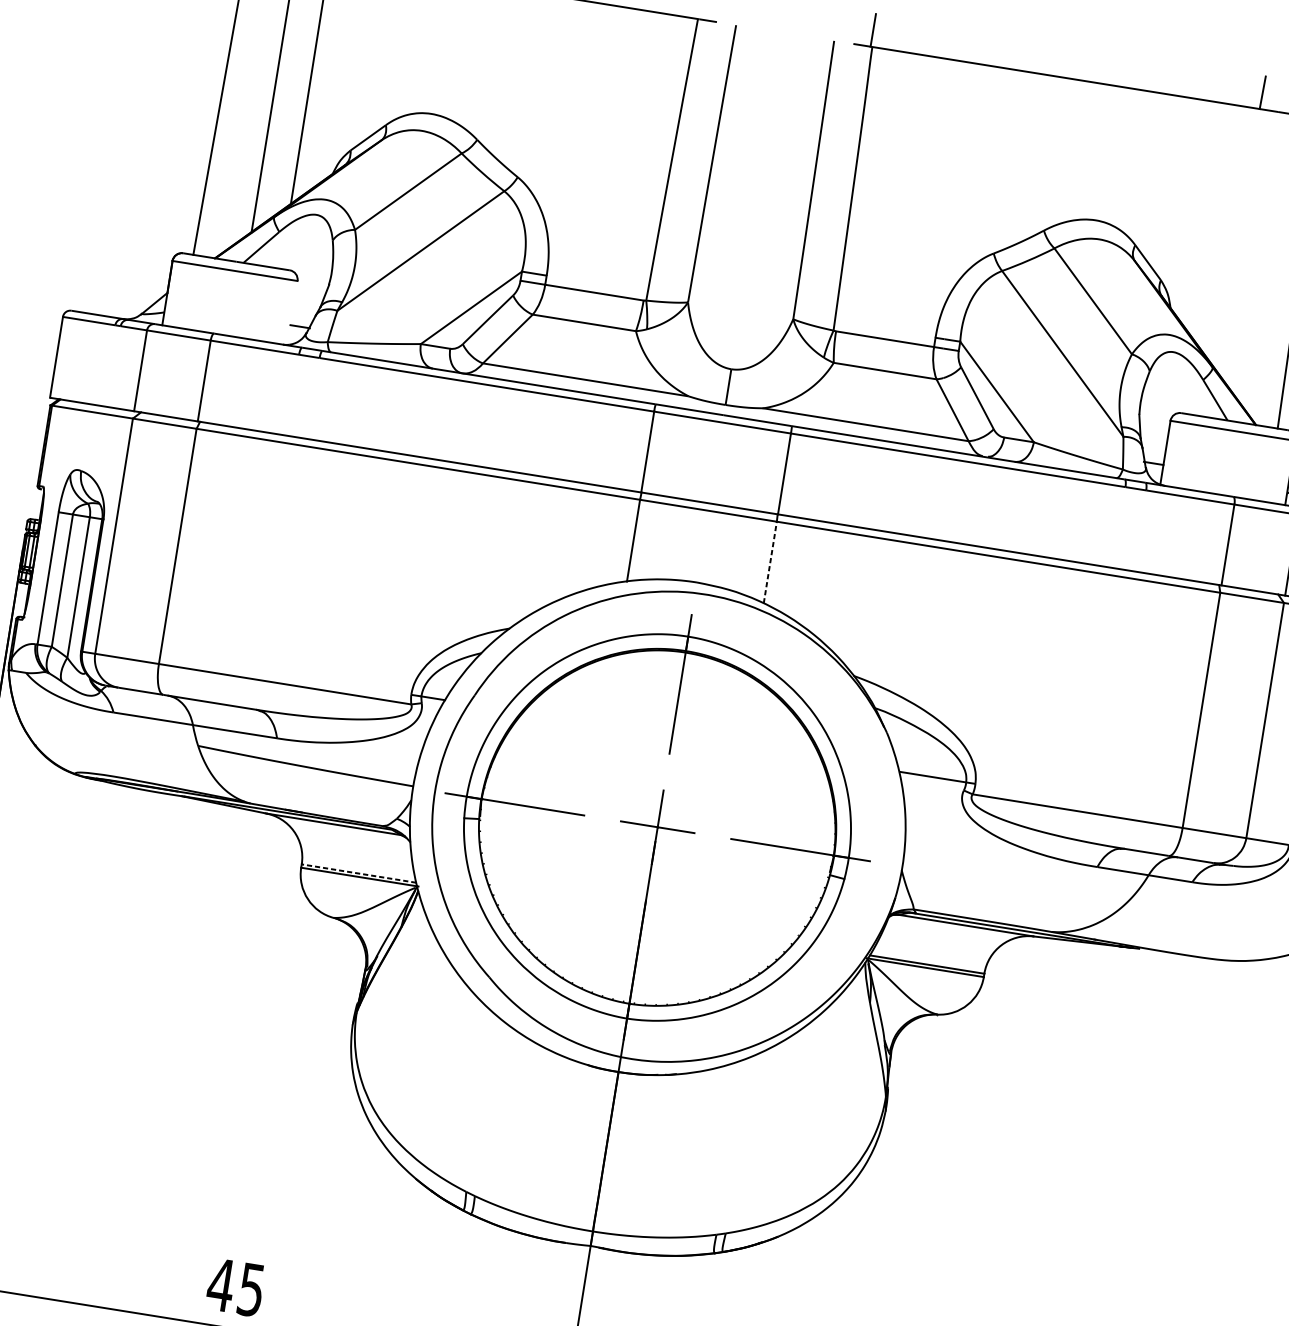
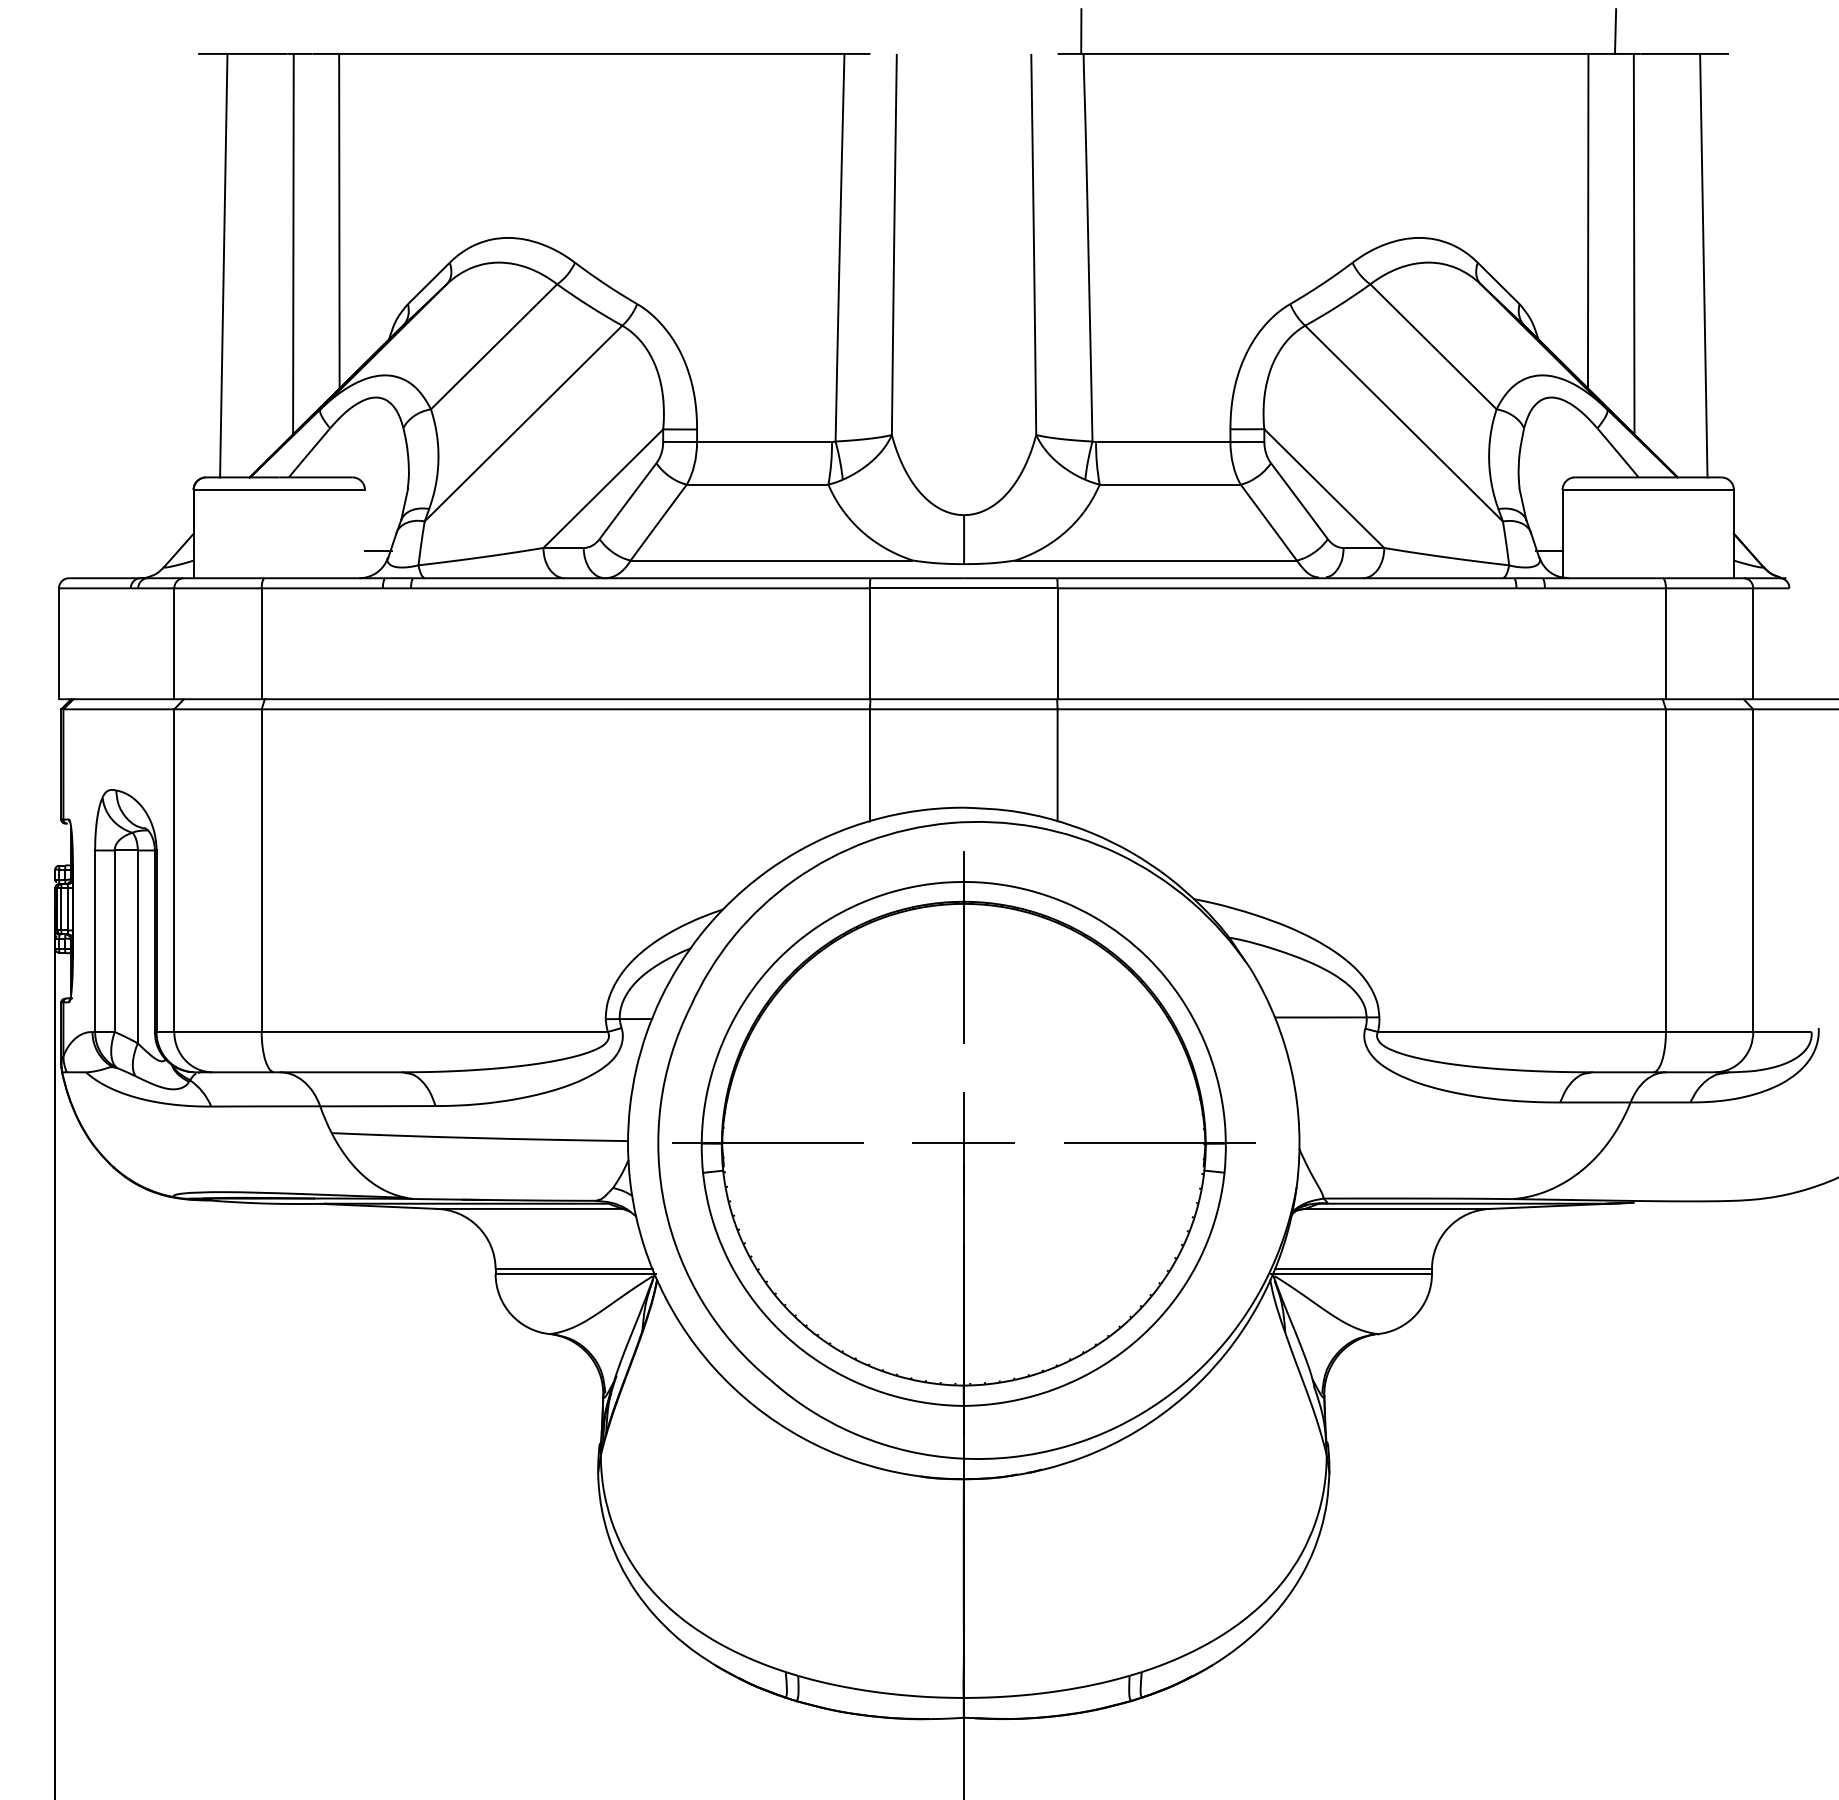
line: (1220, 227) -> (1587, 220), added
line: (1251, 249) -> (1633, 243), added
line: (770, 562) -> (1057, 765), dashed -> solid
line: (359, 873) -> (574, 1269), dashed -> solid

